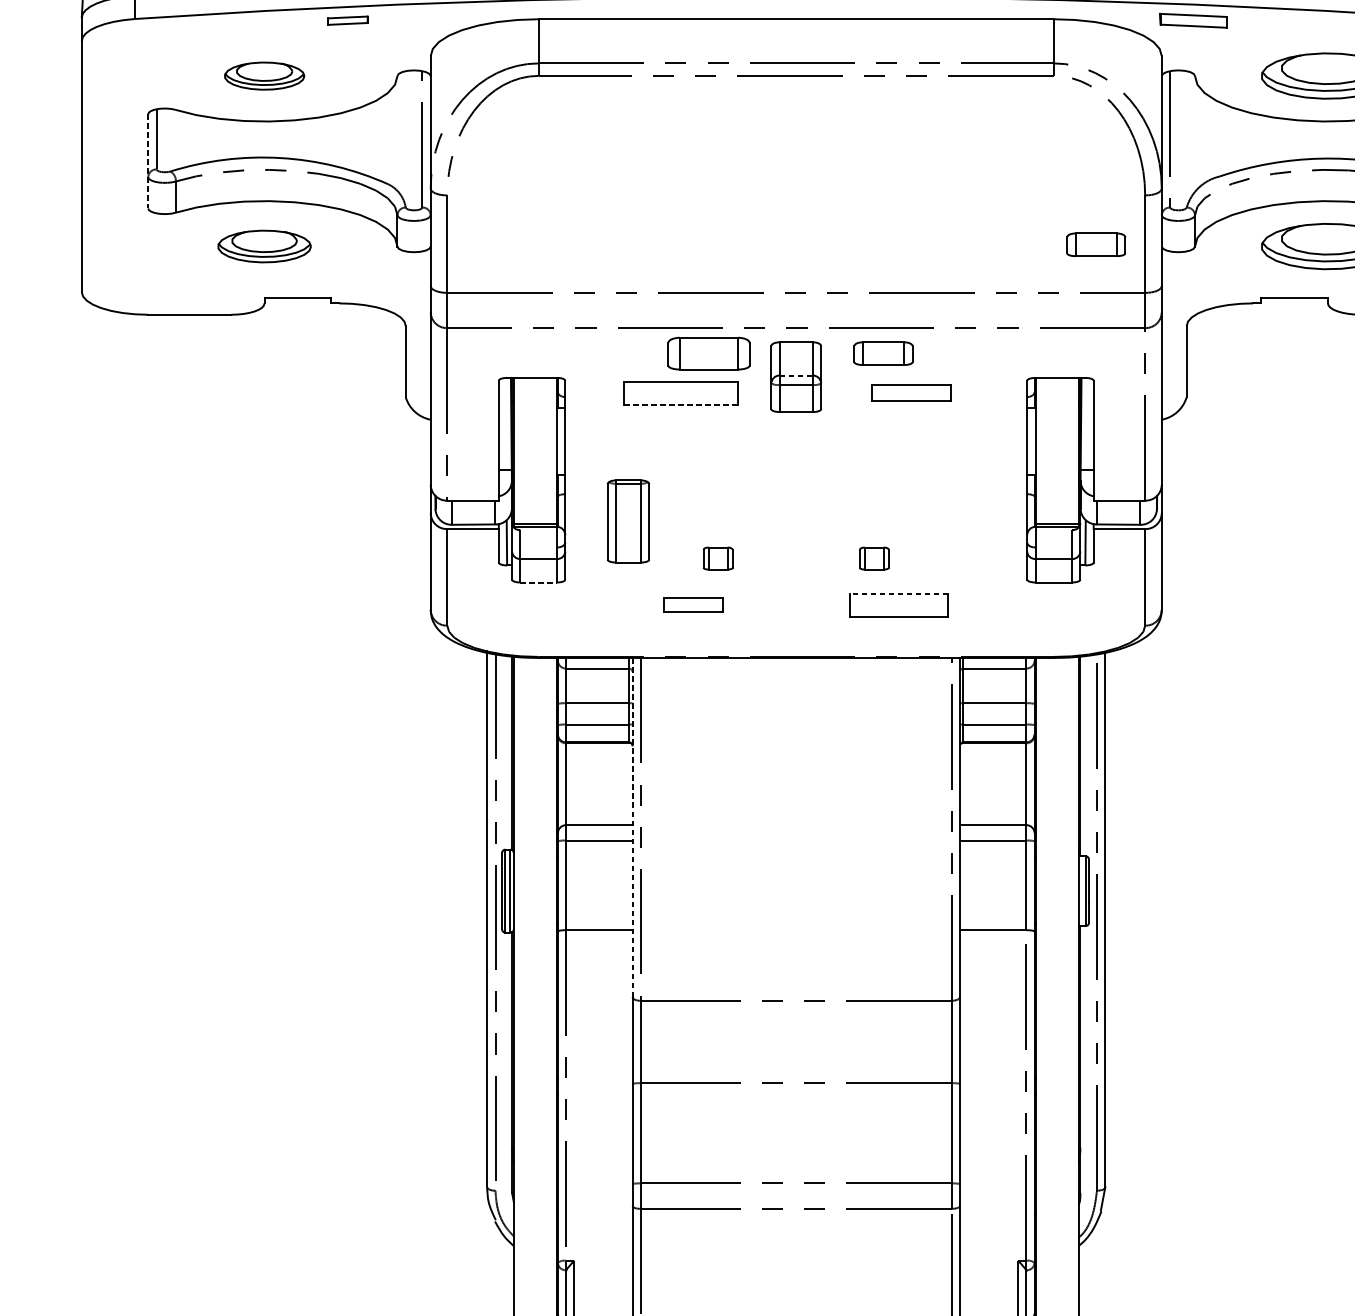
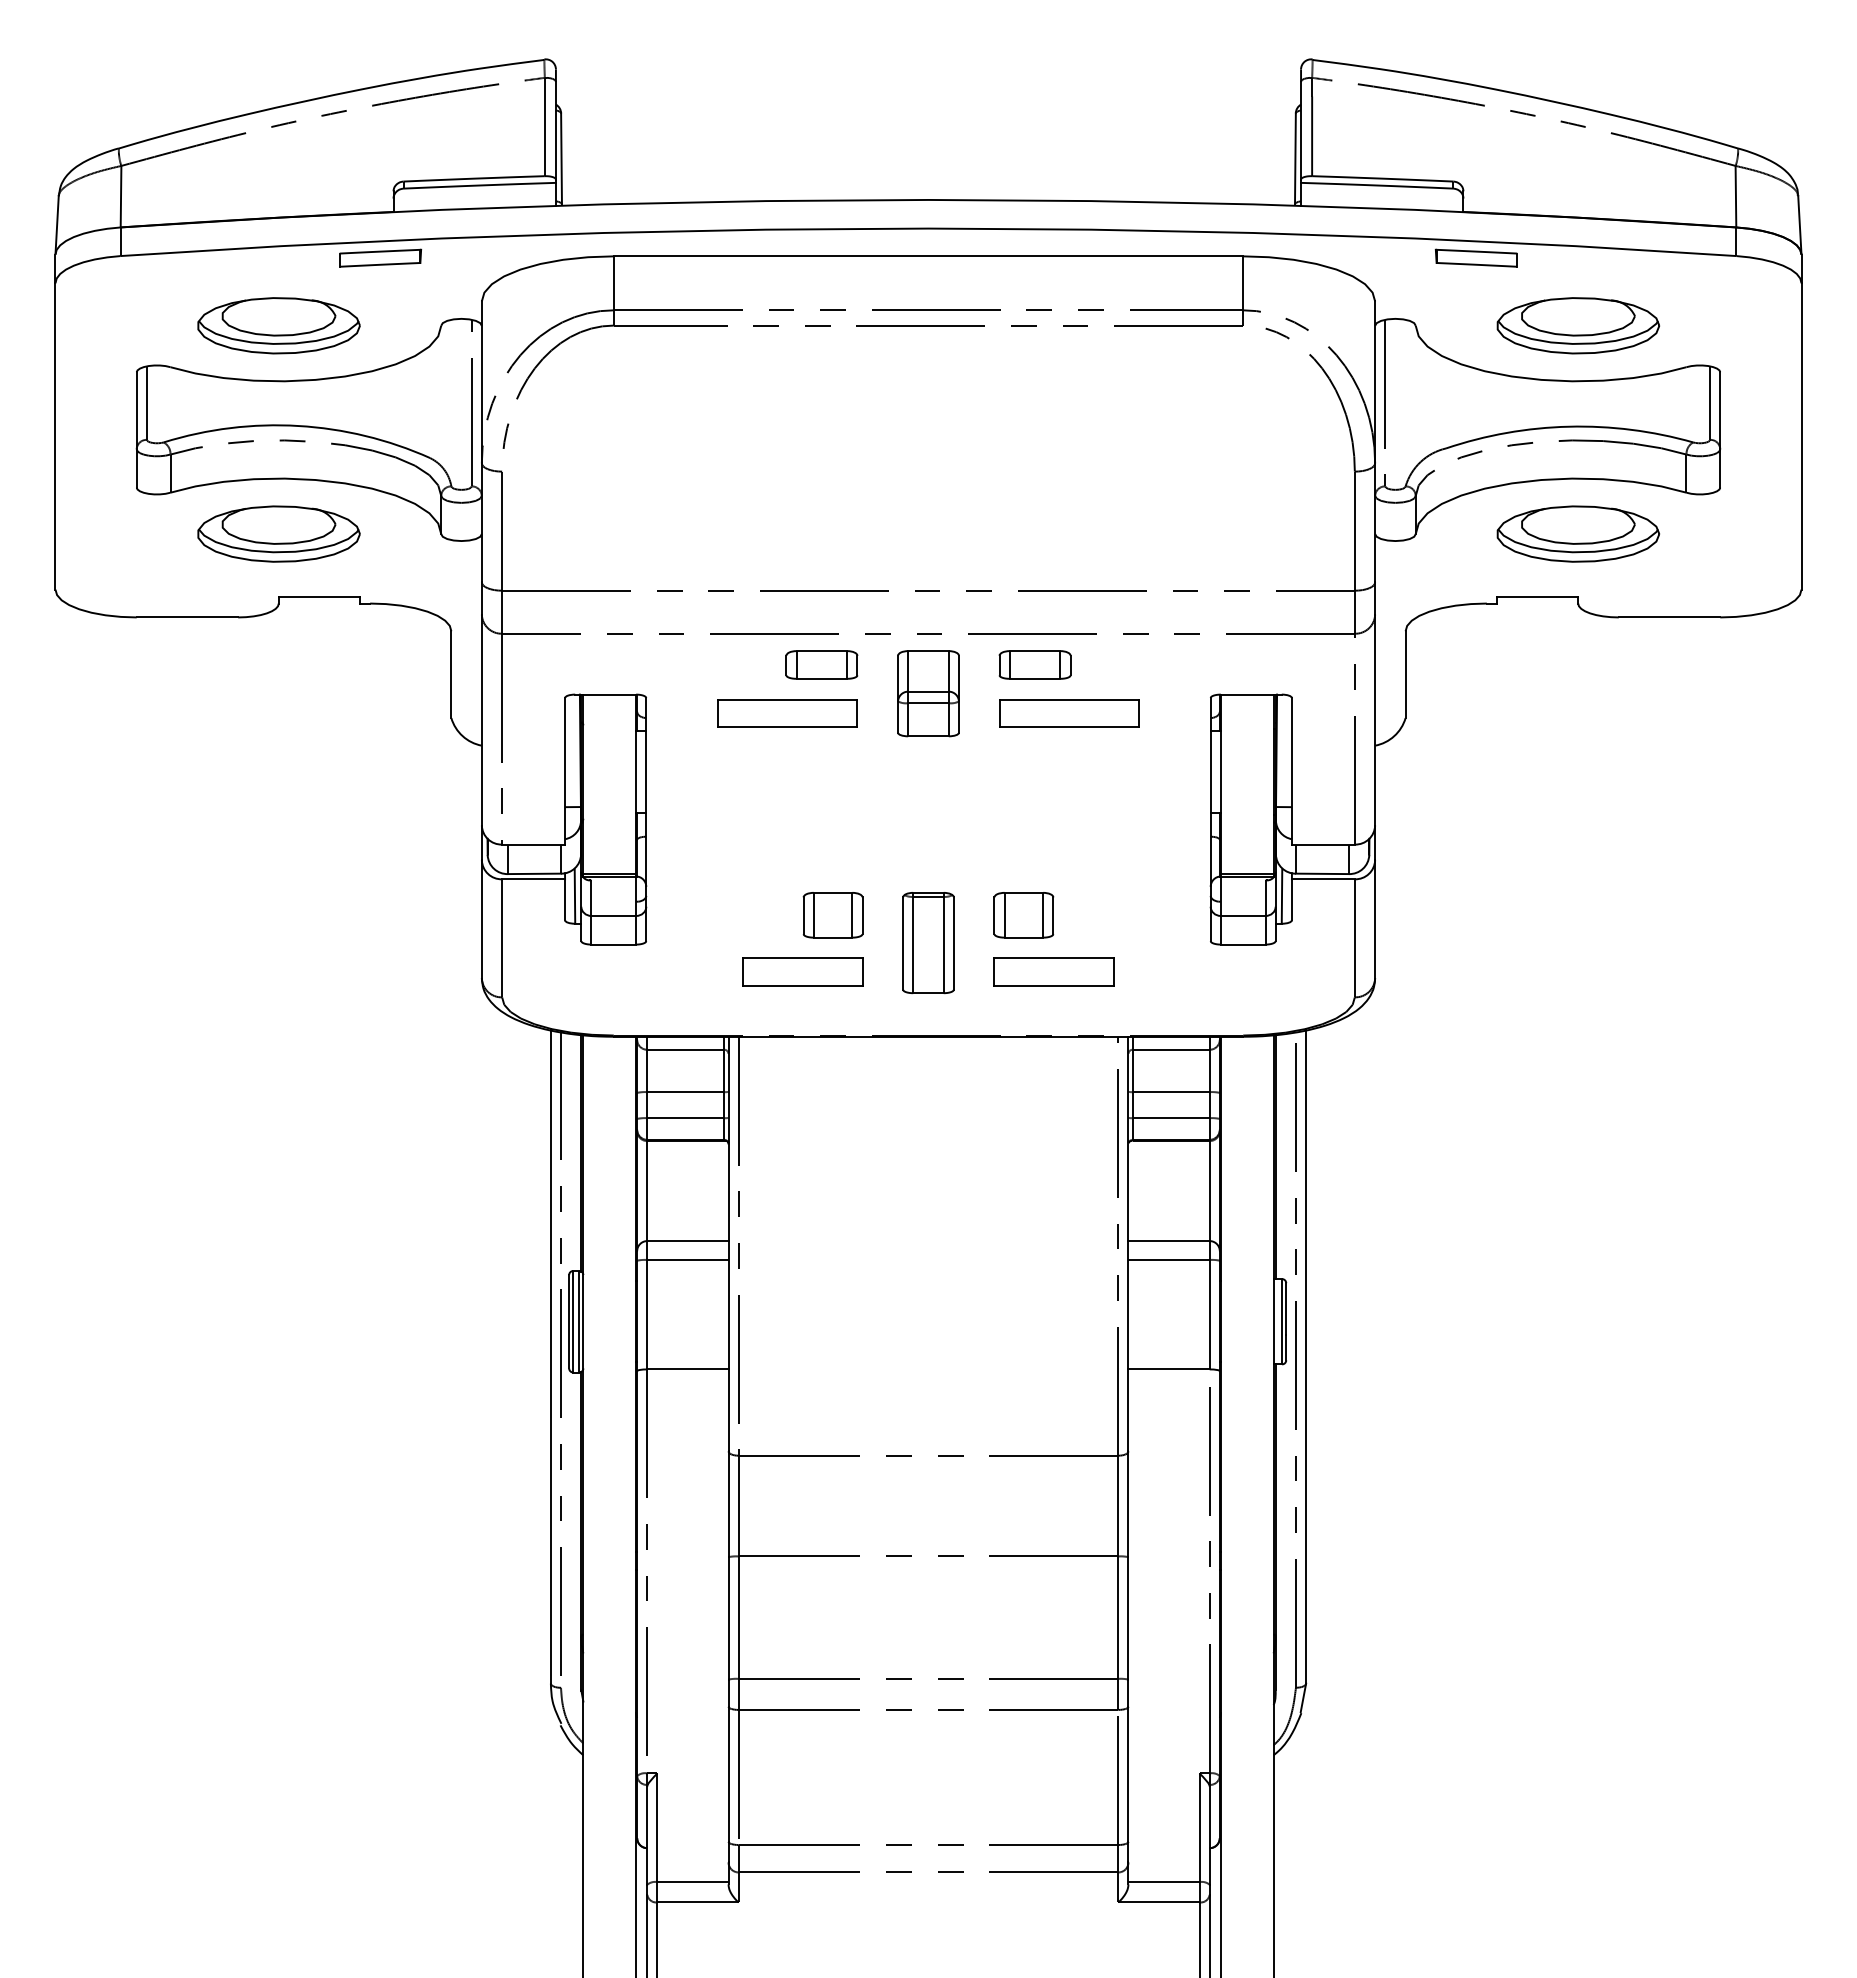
part: (347, 20) -> (380, 257), size x1.67
part: (1192, 20) -> (1475, 257), moved
part: (264, 75) -> (278, 325), size x1.67
line: (148, 160) -> (136, 429), dashed -> solid
part: (1095, 244) -> (1294, 531), removed
part: (264, 246) -> (278, 533), size x1.43
part: (708, 353) -> (821, 664), size x0.71
line: (796, 375) -> (928, 691), dashed -> solid
part: (911, 393) -> (1069, 713), size x1.43
line: (680, 404) -> (787, 727), dashed -> solid
part: (628, 521) -> (928, 943), moved
part: (717, 558) -> (832, 915), size x1.67
part: (873, 558) -> (1023, 915), size x1.67
line: (539, 582) -> (614, 944), dashed -> solid
line: (899, 593) -> (1054, 958), dashed -> solid
part: (693, 604) -> (802, 971), size x1.67
line: (632, 827) -> (728, 1243), dashed -> solid

